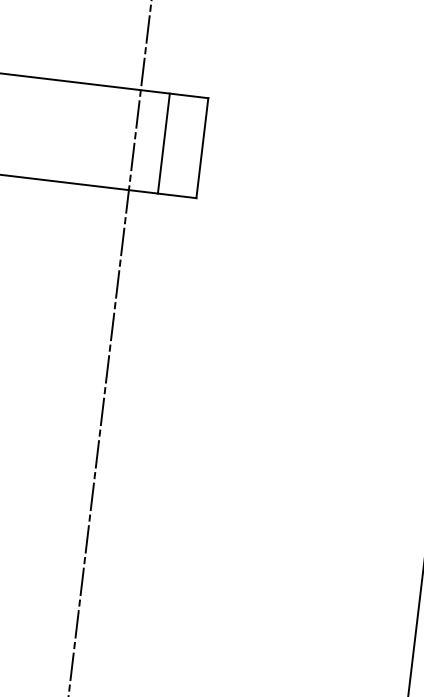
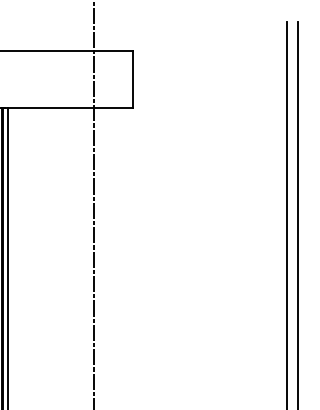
line: (164, 142) -> (111, 78), removed

